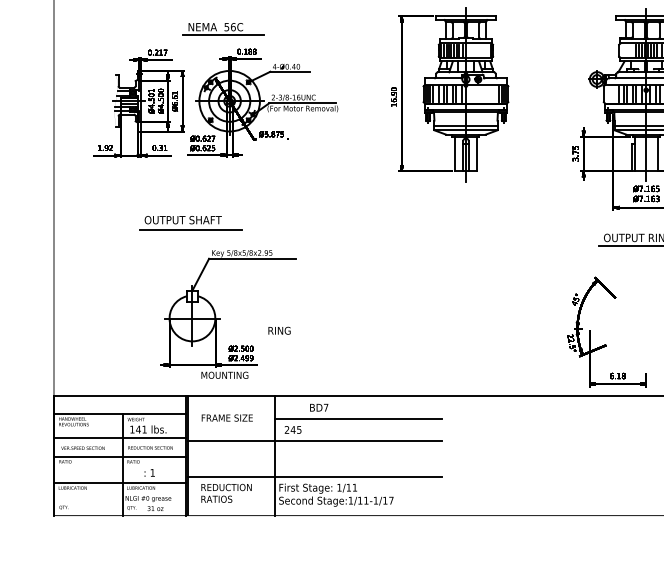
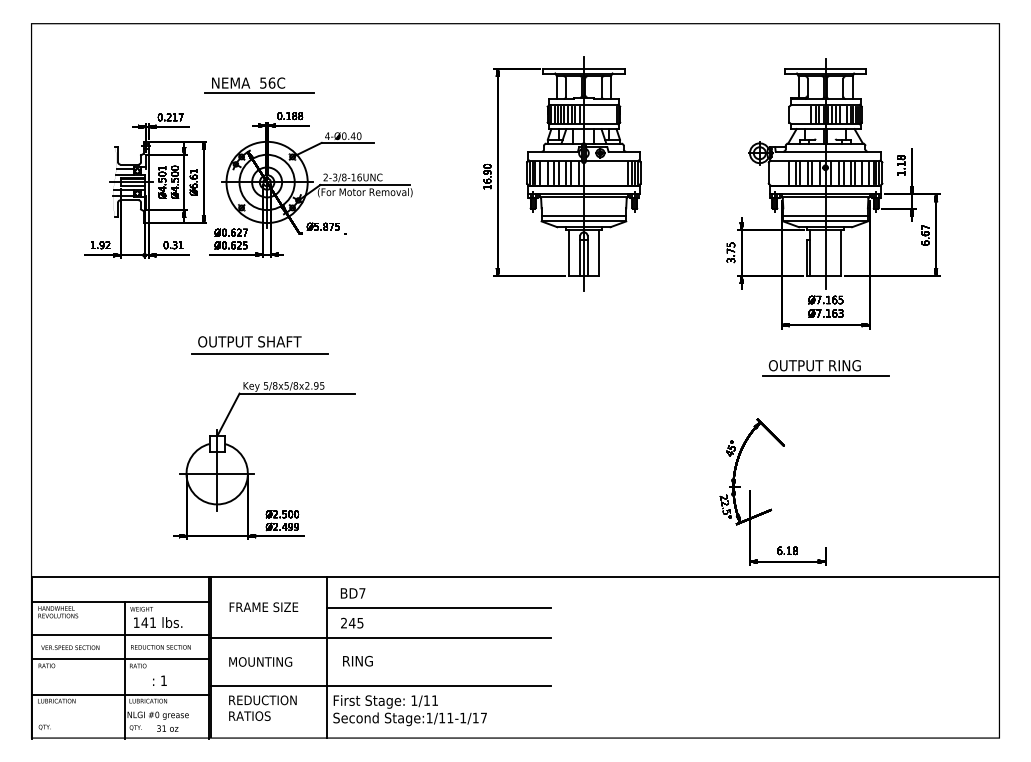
part: (190, 222) -> (259, 345), moved
text: (279, 330) -> (357, 660), moved
text: (224, 375) -> (260, 661), moved
text: (318, 407) -> (352, 593), moved

